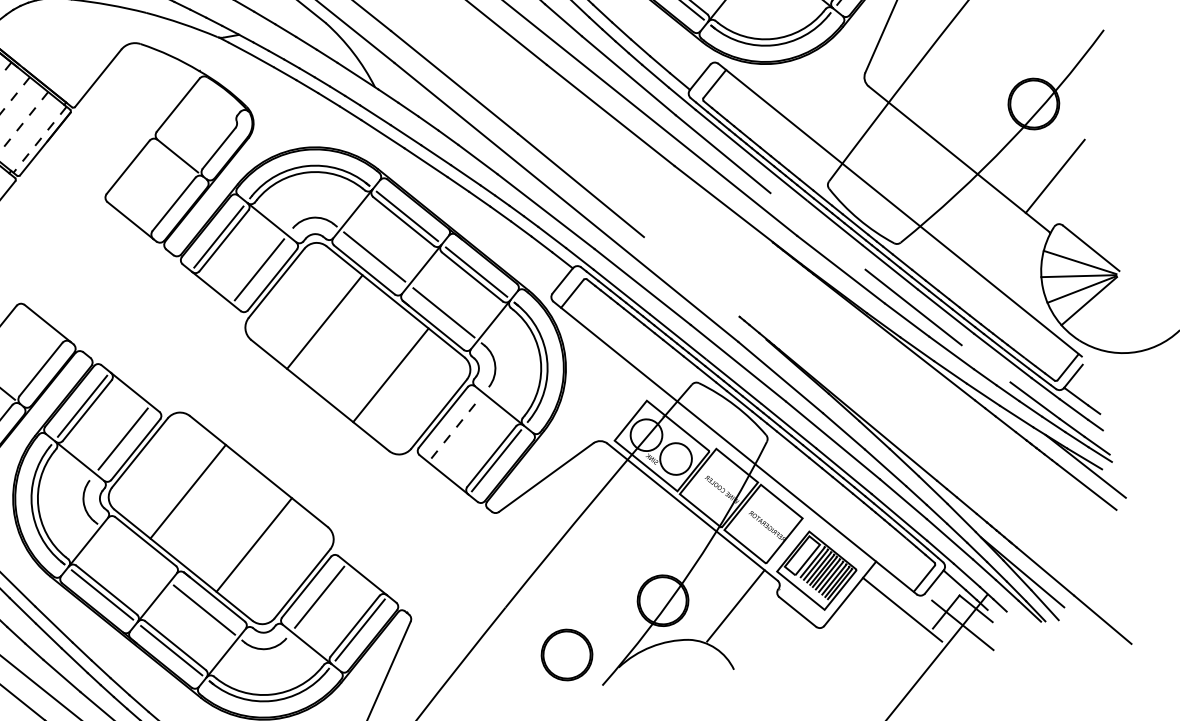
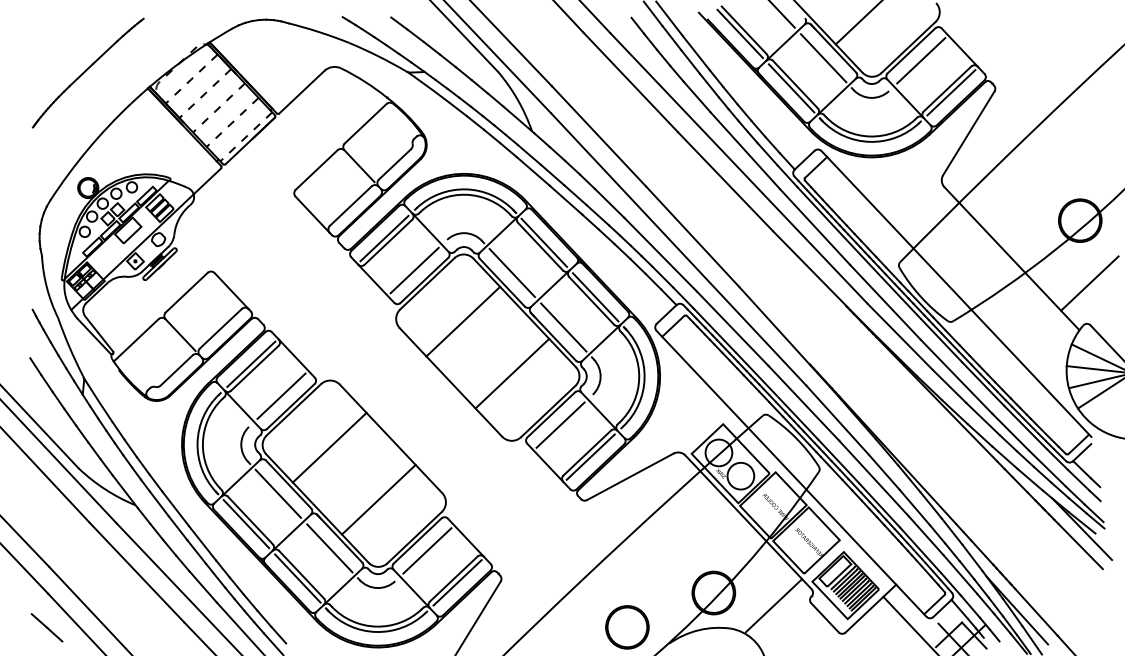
line: (817, 230) -> (885, 301), added
line: (704, 287) -> (784, 336), added
line: (985, 363) -> (1010, 431), added
line: (455, 427) -> (560, 424), dashed -> solid
line: (135, 553) -> (278, 493), added

